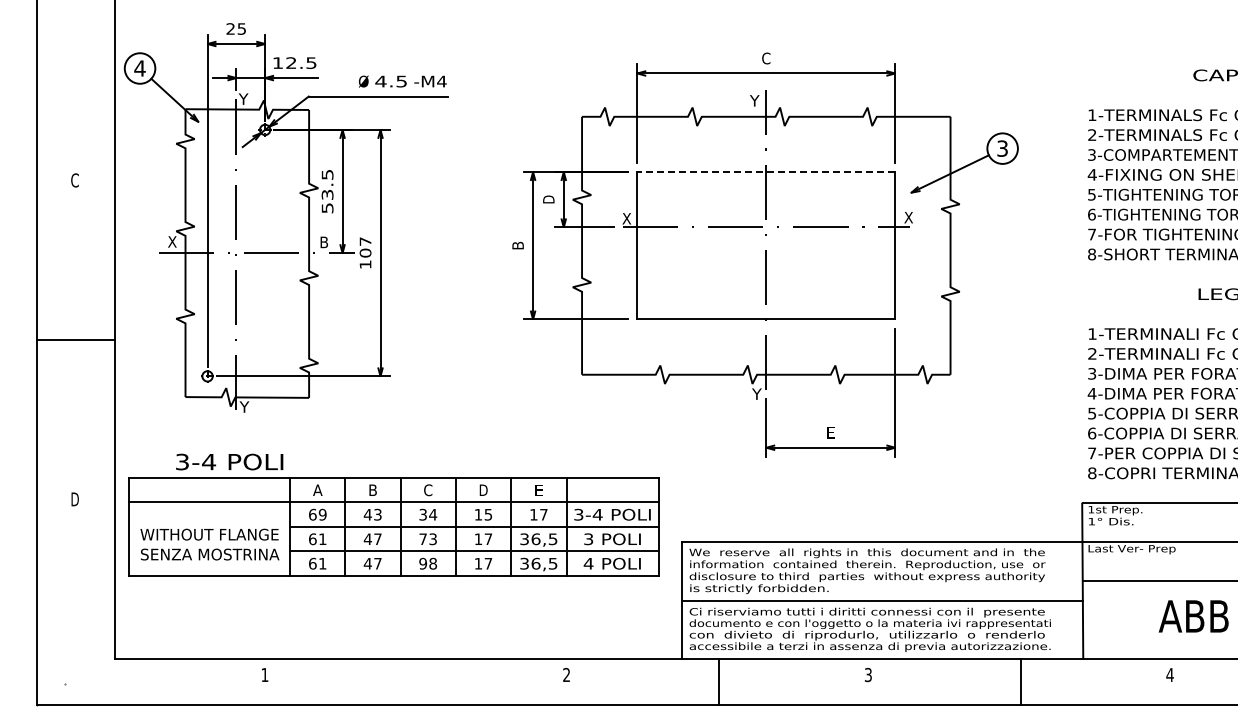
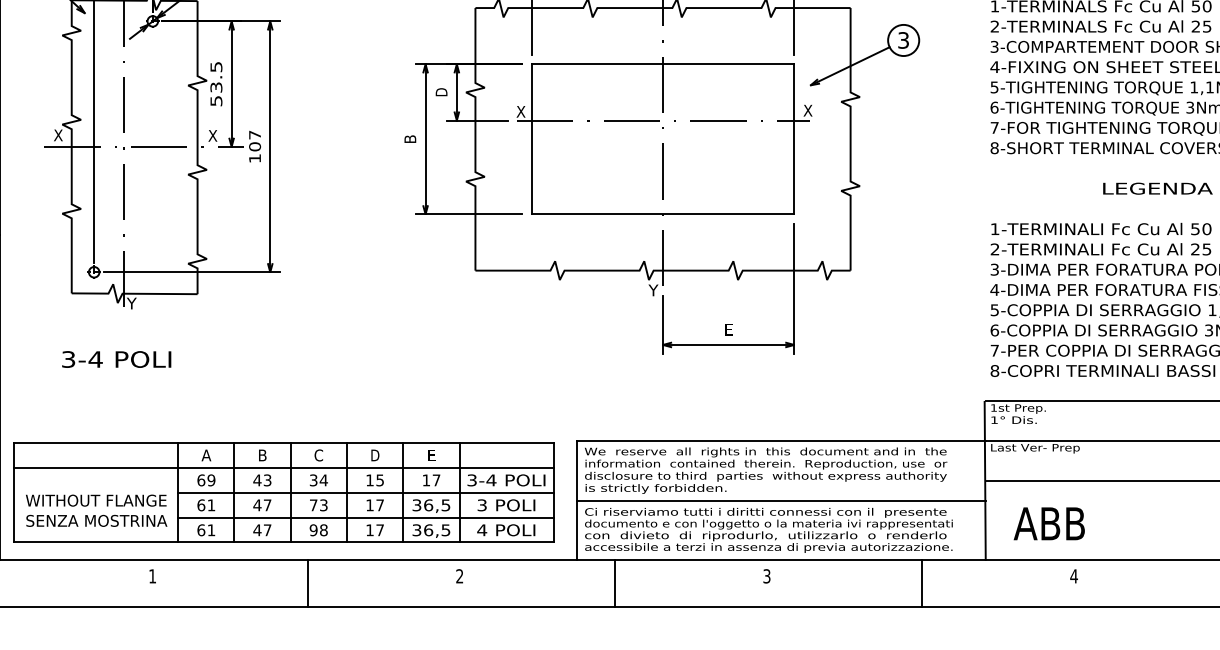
line: (766, 172) -> (663, 64), dashed -> solid
text: (324, 242) -> (213, 135), B -> X
part: (393, 526) -> (283, 492), moved
text: (1193, 616) -> (1049, 523), moved
line: (417, 681) -> (307, 582), added

